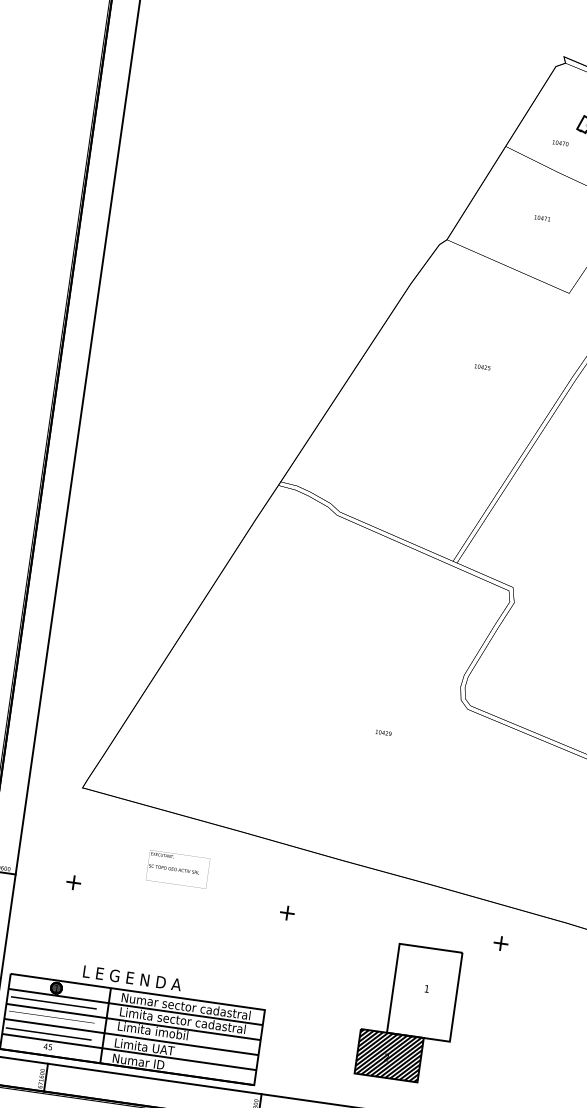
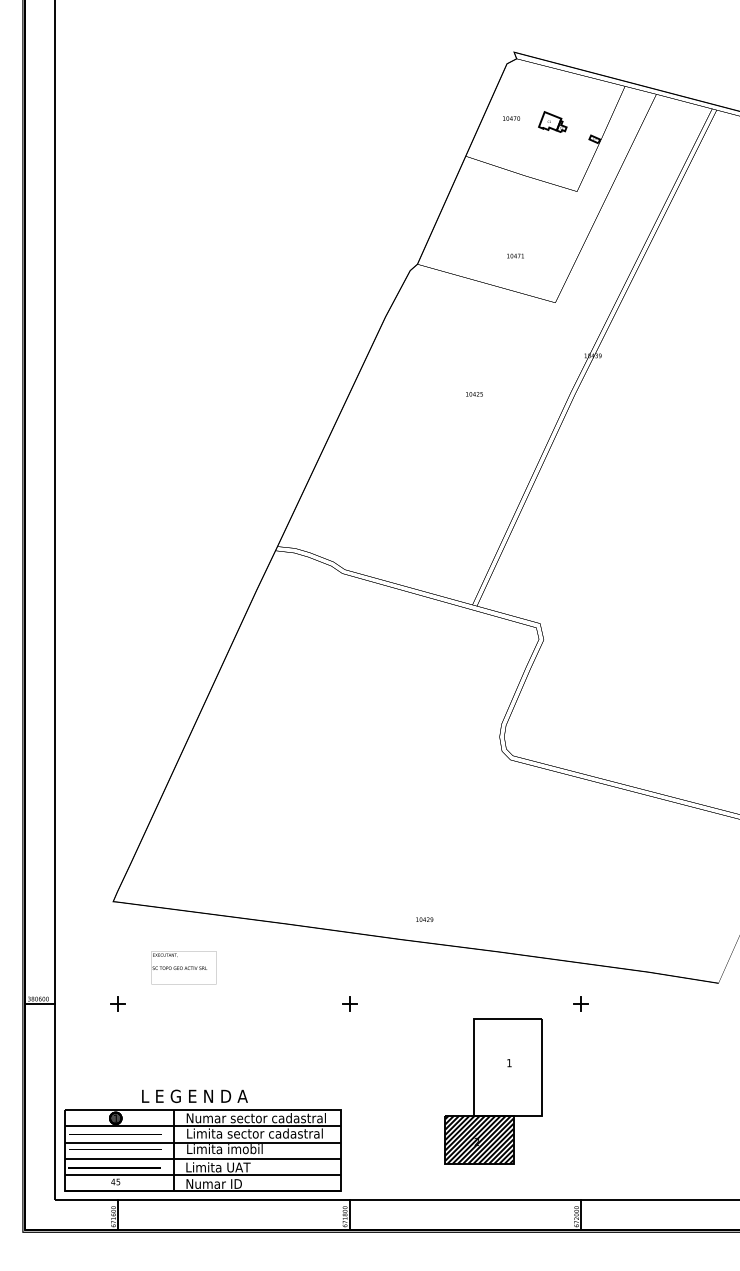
text: (560, 143) -> (511, 118), moved
text: (542, 217) -> (515, 255), moved
text: (383, 732) -> (424, 919), moved
text: (177, 869) -> (183, 967), moved

